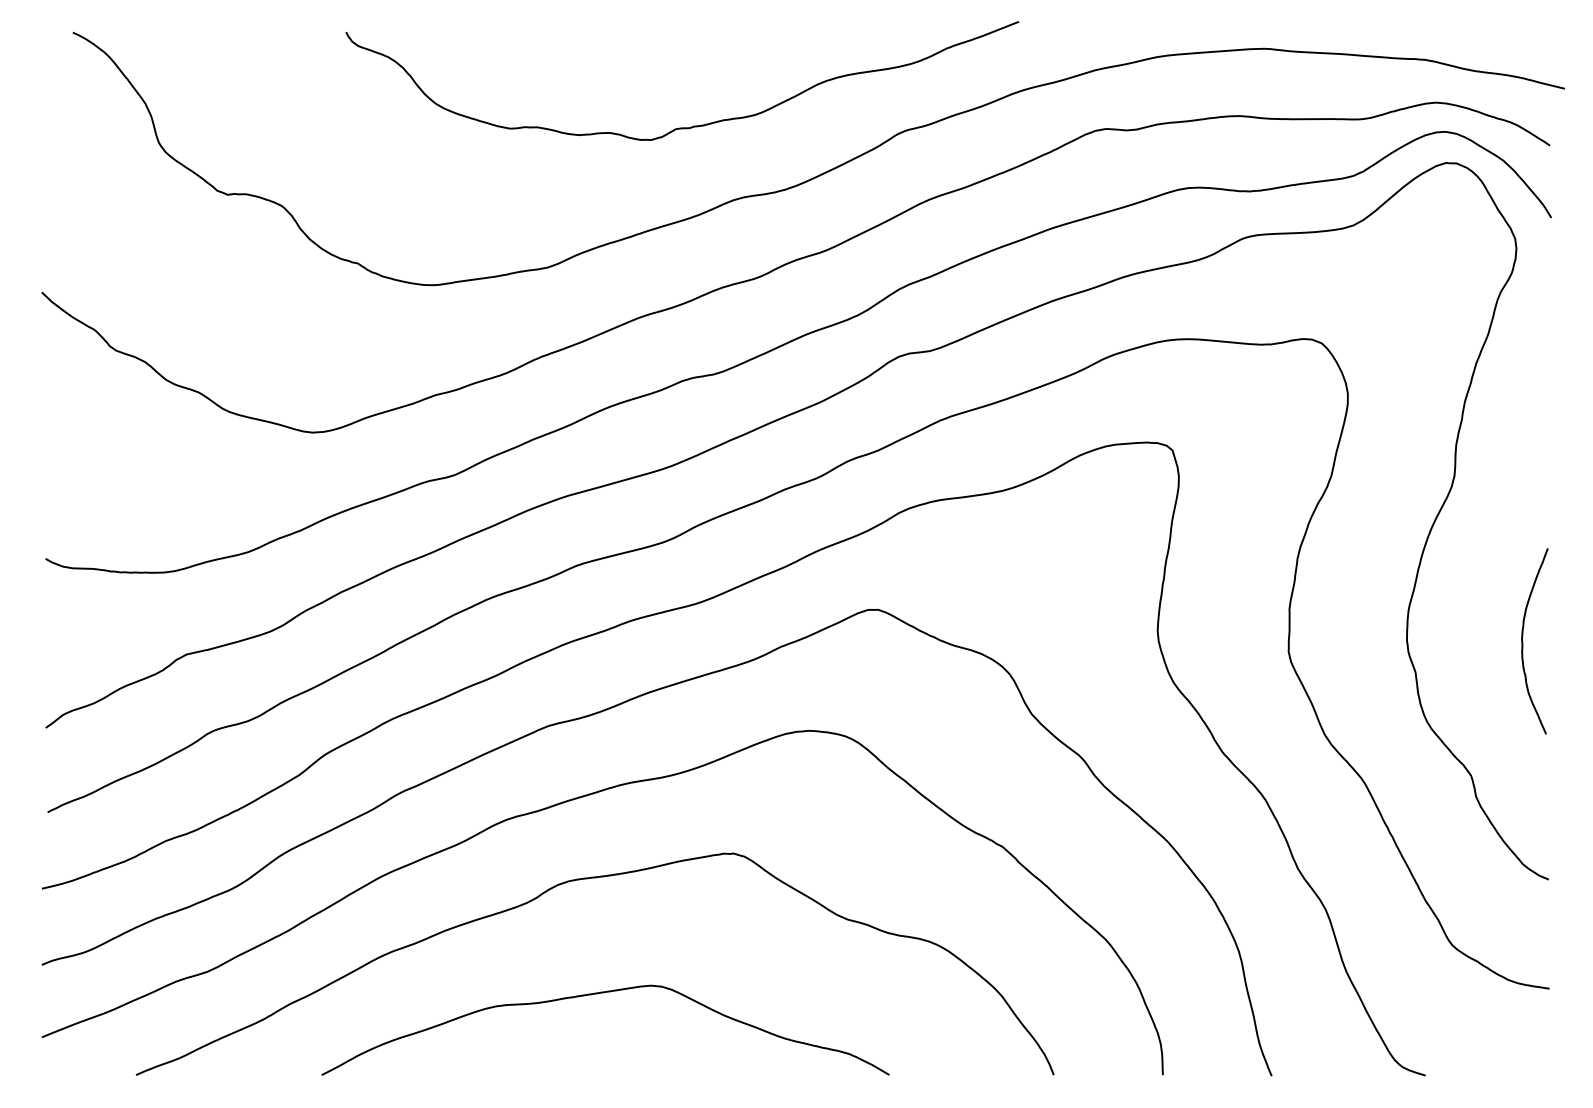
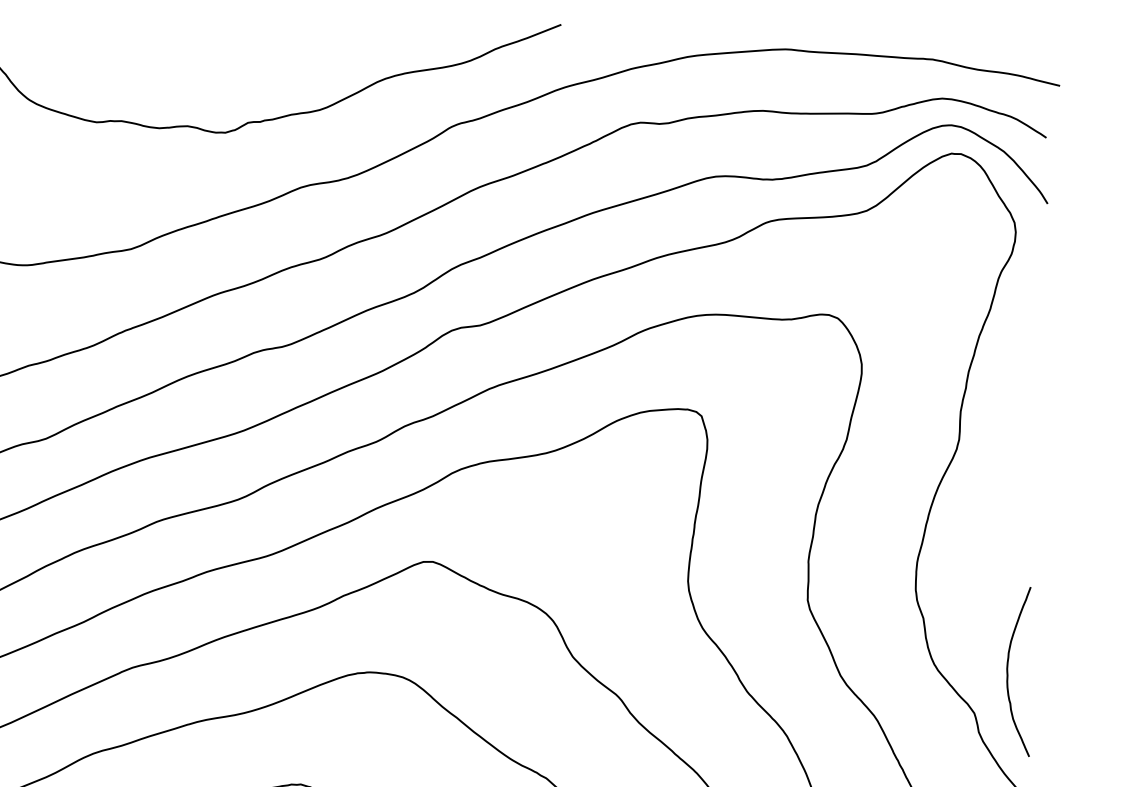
curve: (1523, 641) -> (1008, 672), moved

